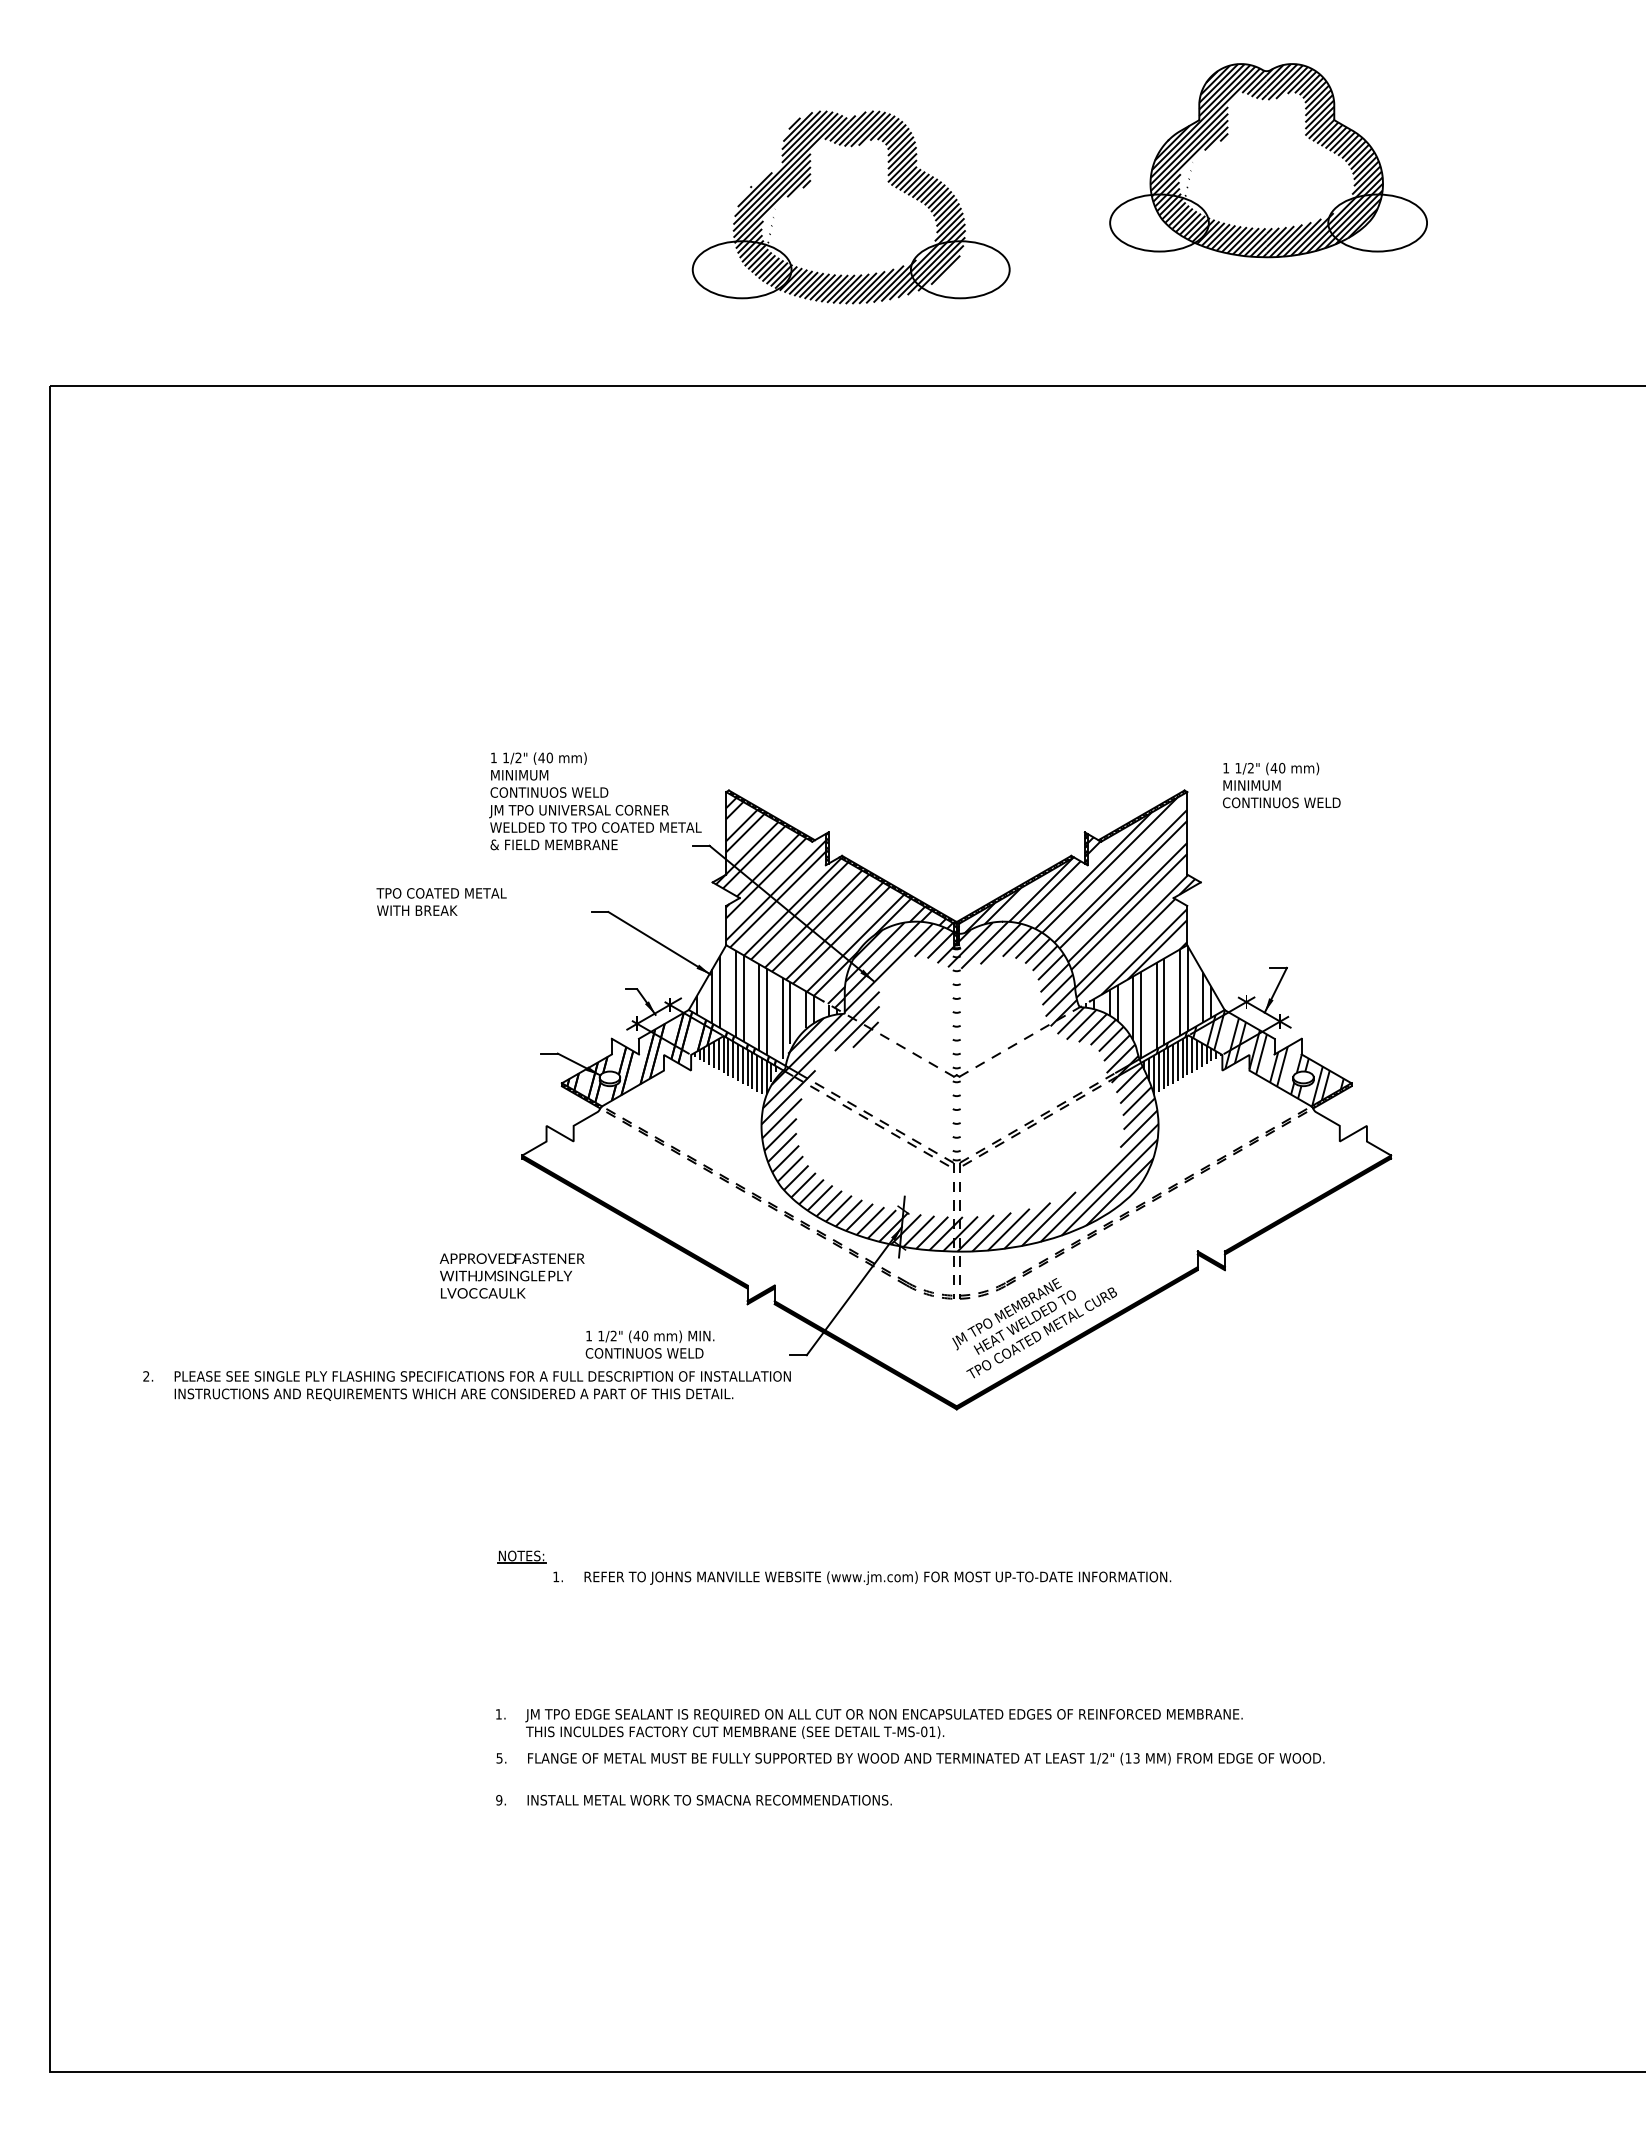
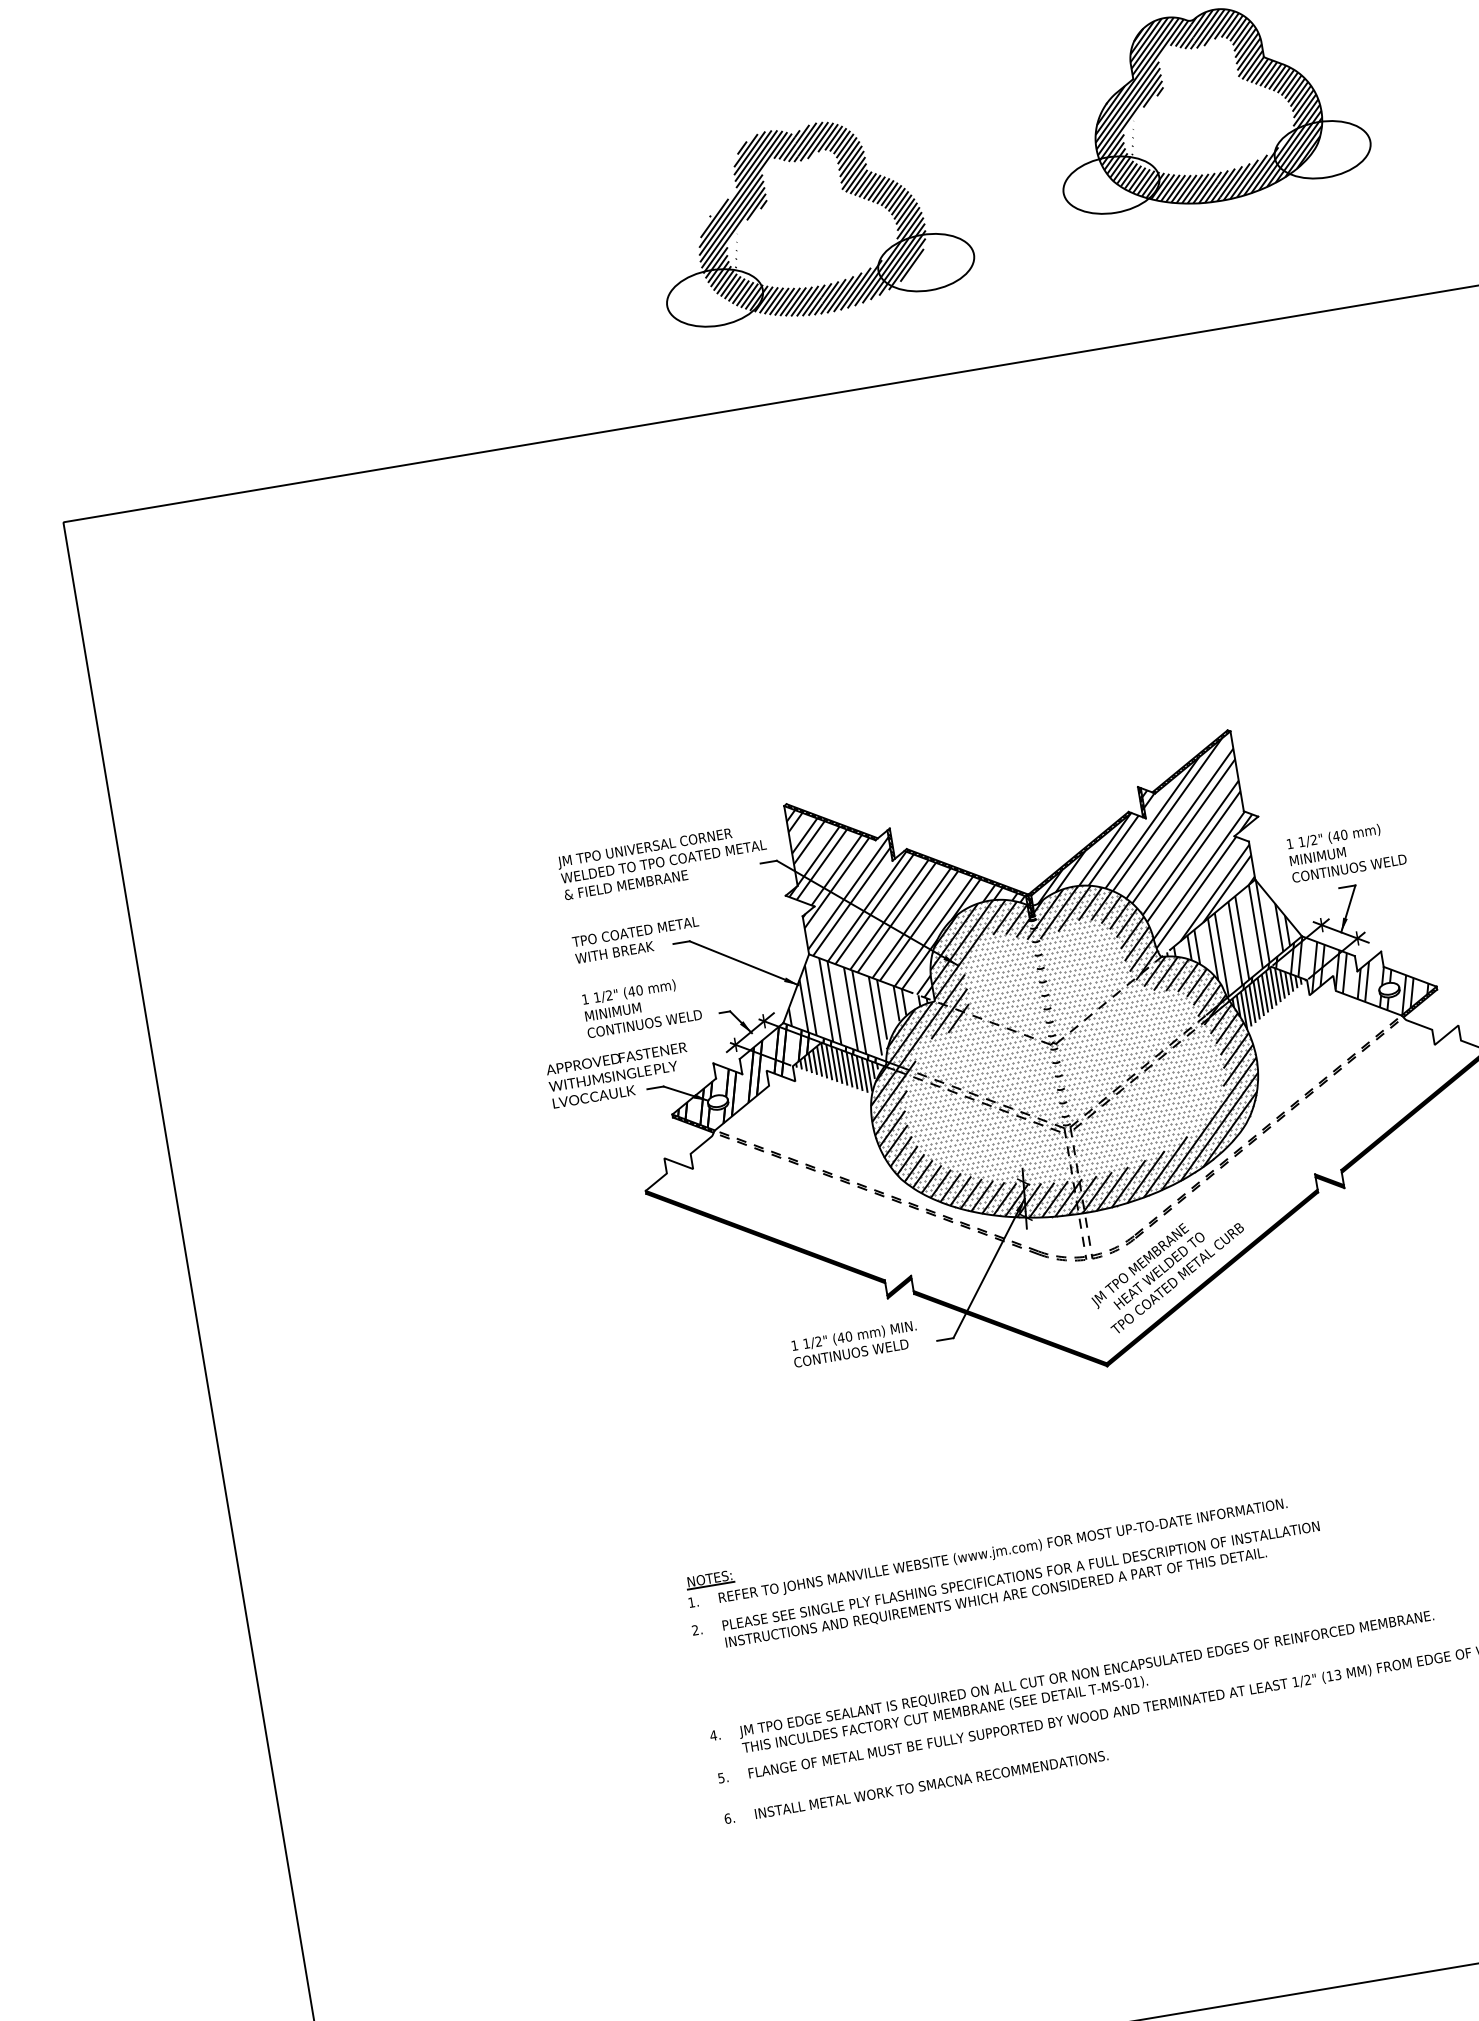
text: (549, 774) -> (641, 1006), moved
text: (1281, 785) -> (1346, 851), moved
text: (441, 901) -> (636, 939), moved
hatch: (959, 1085) -> (1057, 1052), added
text: (511, 1275) -> (618, 1075), moved
text: (649, 1344) -> (854, 1344), moved
text: (466, 1385) -> (1006, 1587), moved
text: (862, 1577) -> (988, 1553), moved
text: (498, 1714) -> (713, 1735), 1.^IJM -> 4.^IJM
text: (499, 1800) -> (728, 1818), 9.^IINSTALL -> 6.^IINSTALL

